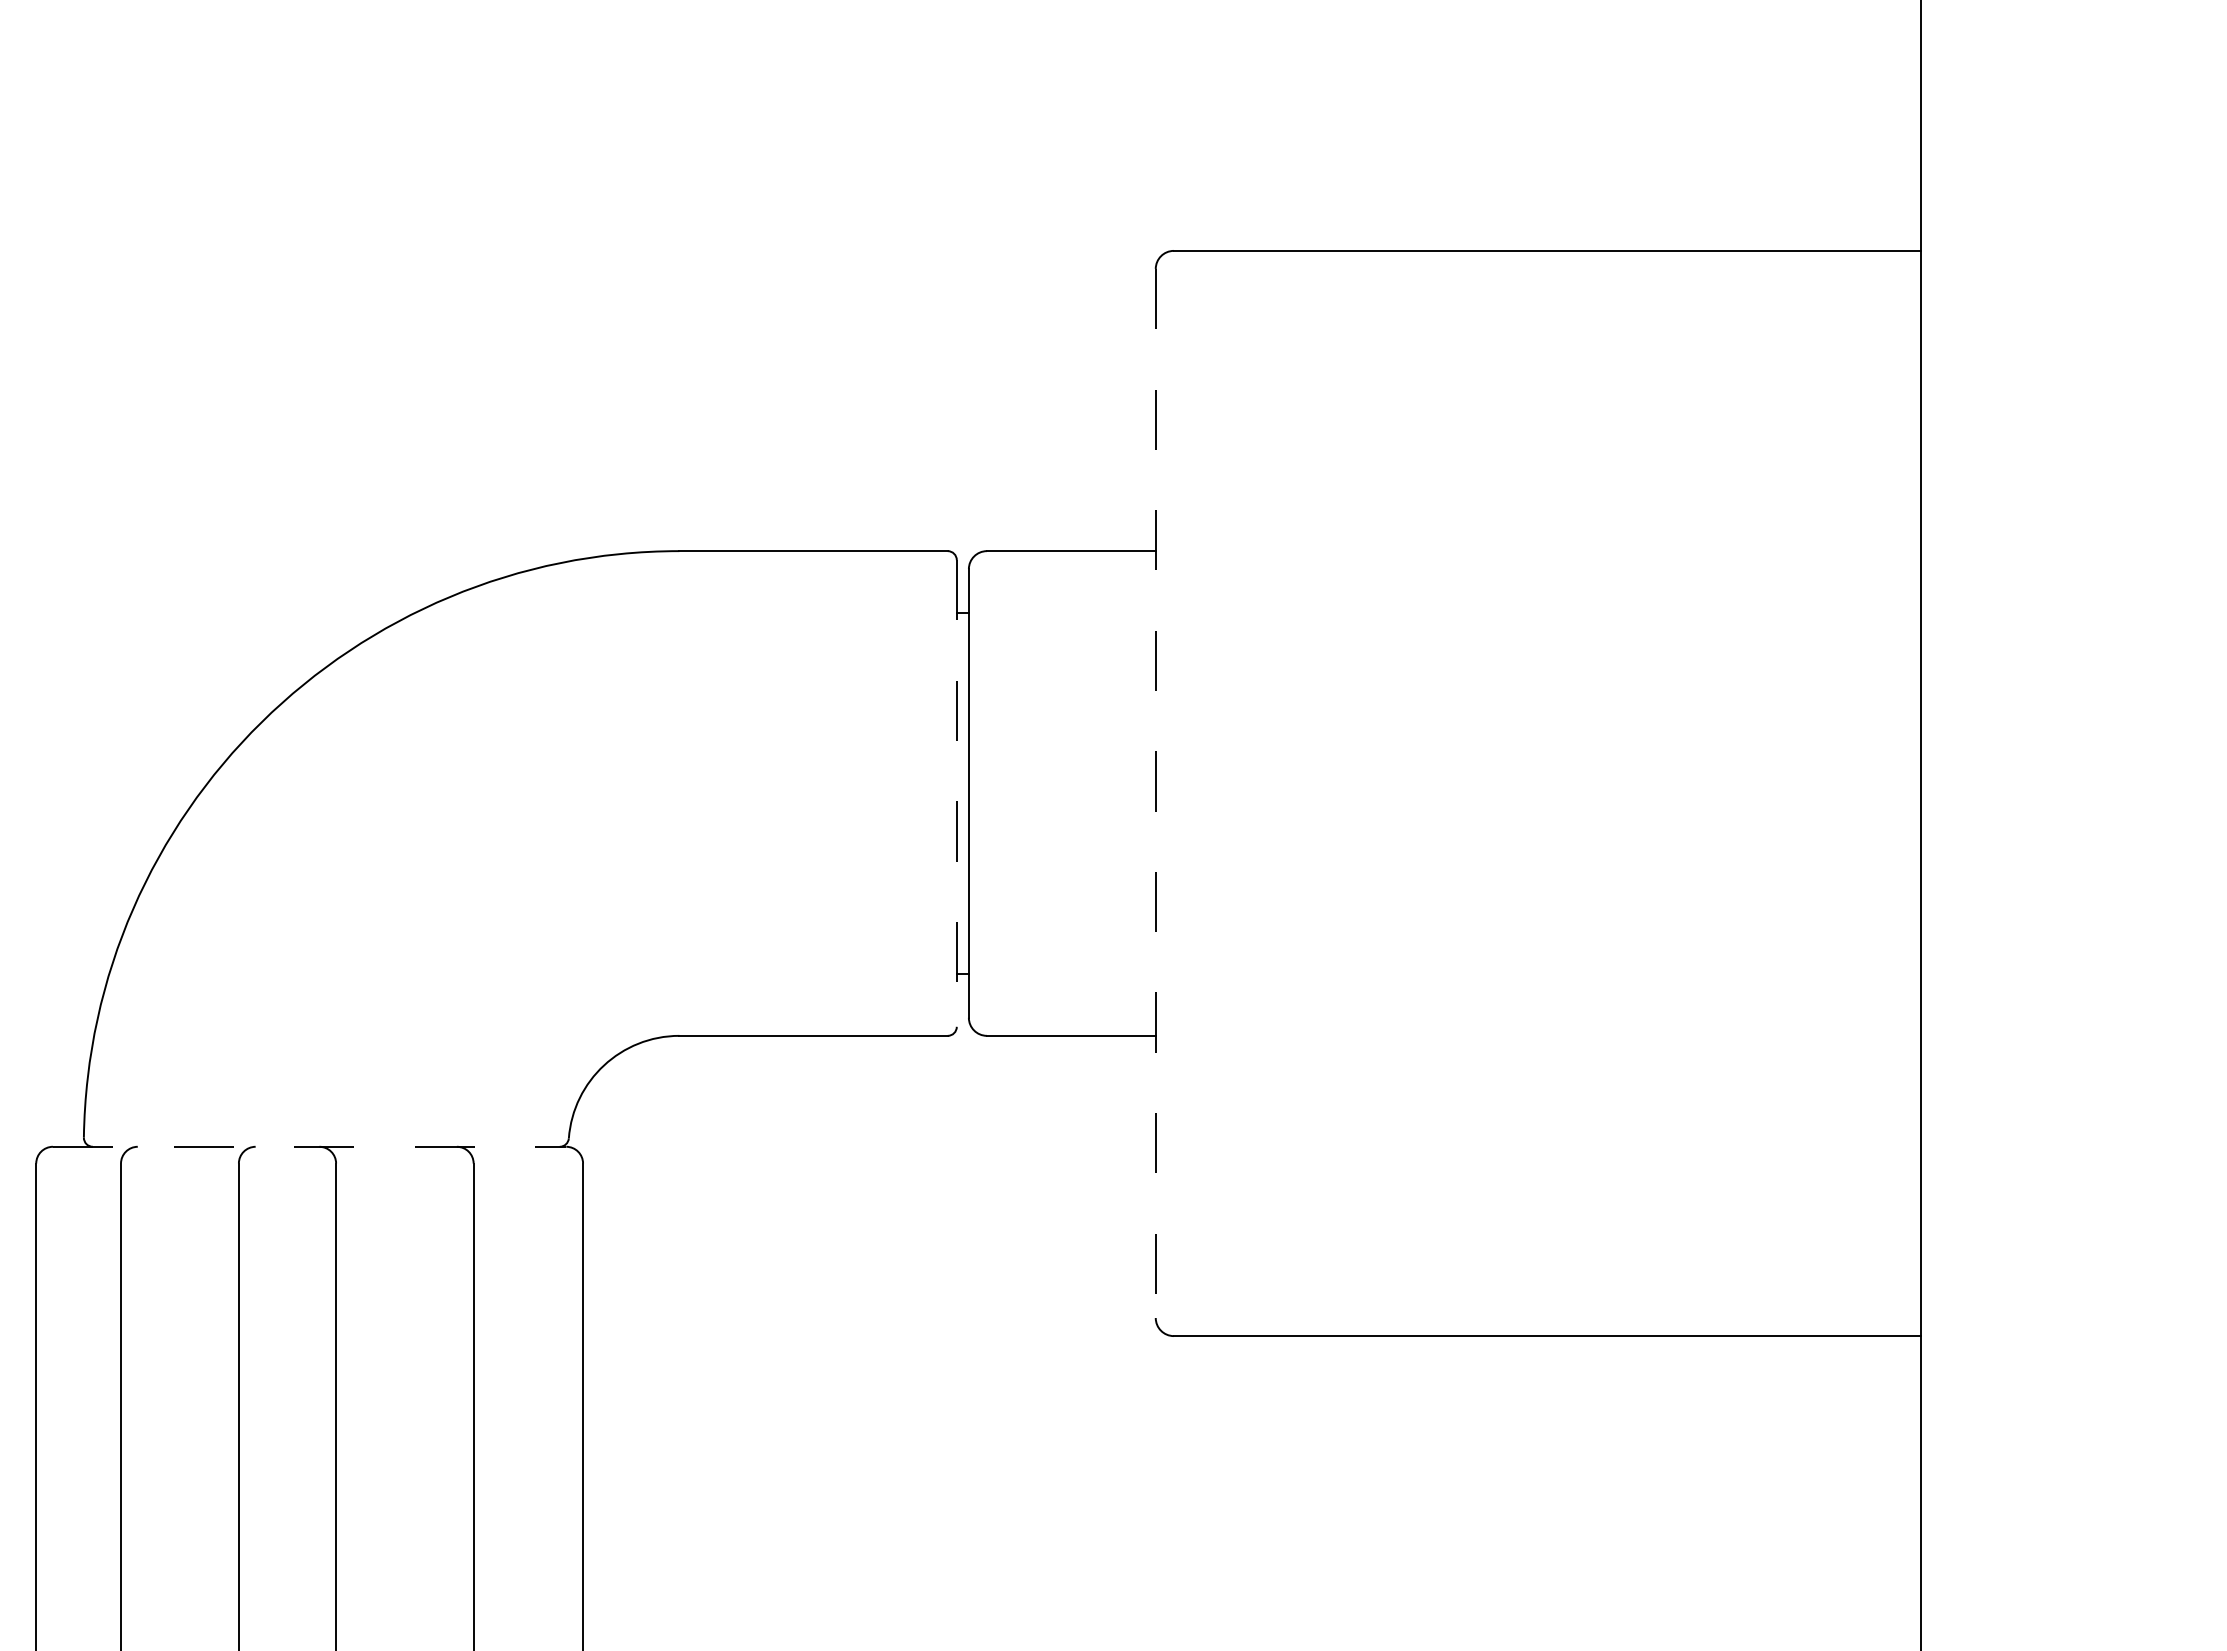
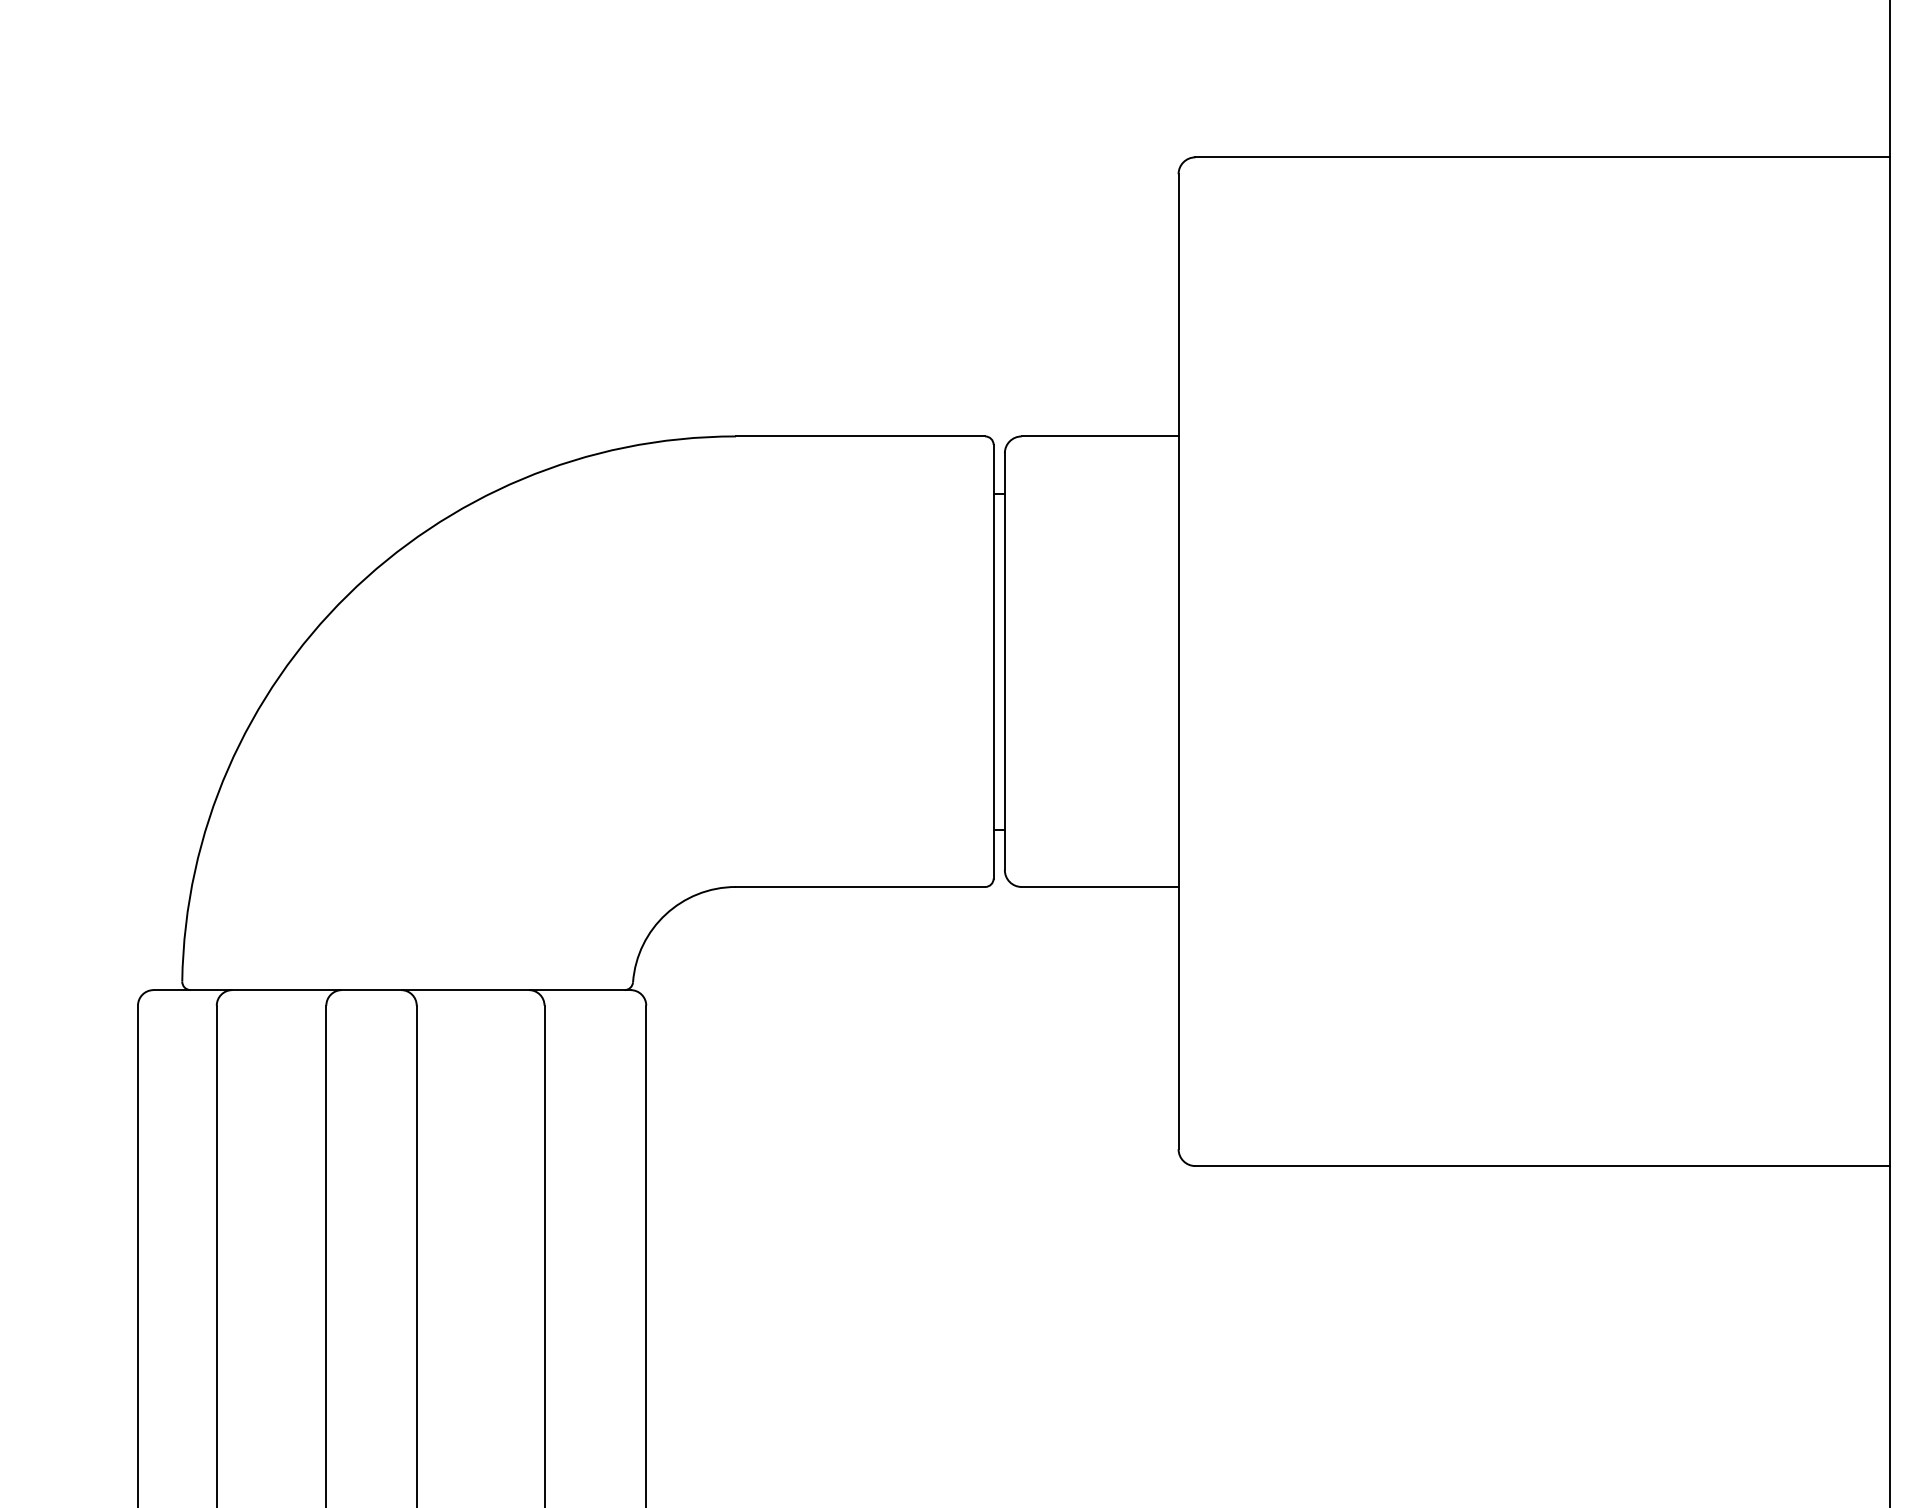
line: (1155, 793) -> (1178, 661), dashed -> solid
line: (956, 794) -> (993, 662), dashed -> solid
line: (309, 1146) -> (391, 989), dashed -> solid

